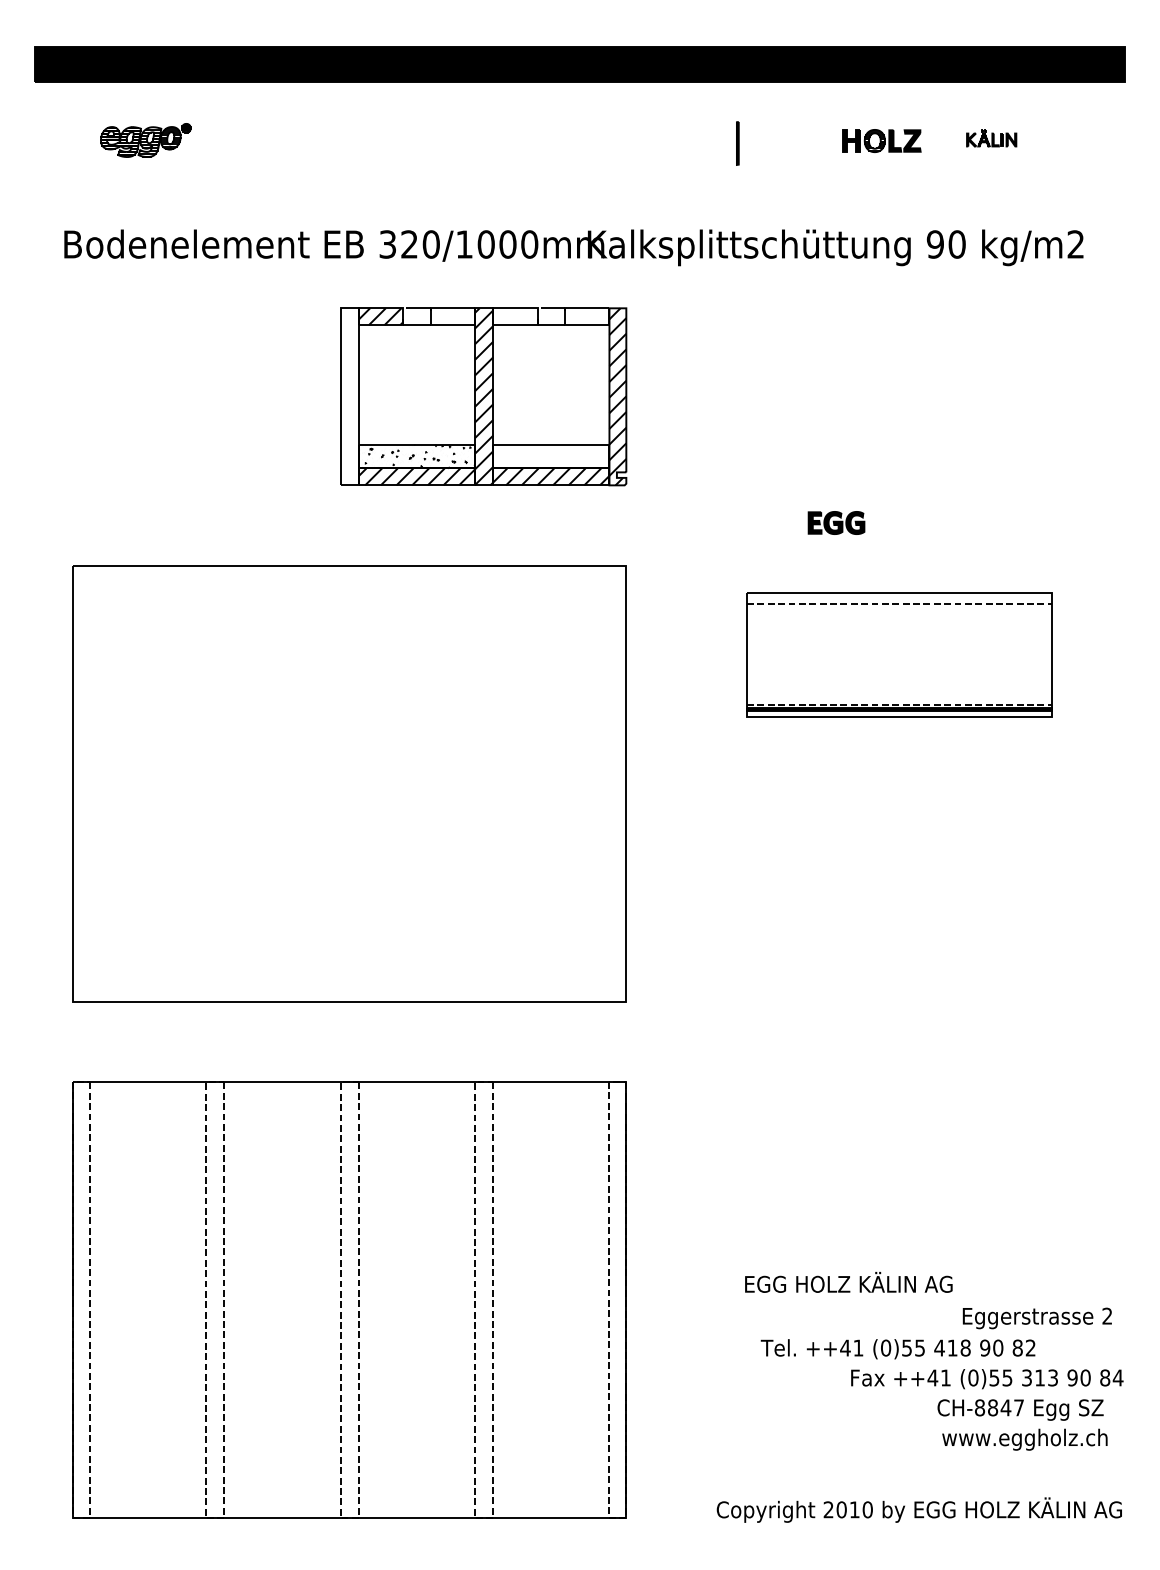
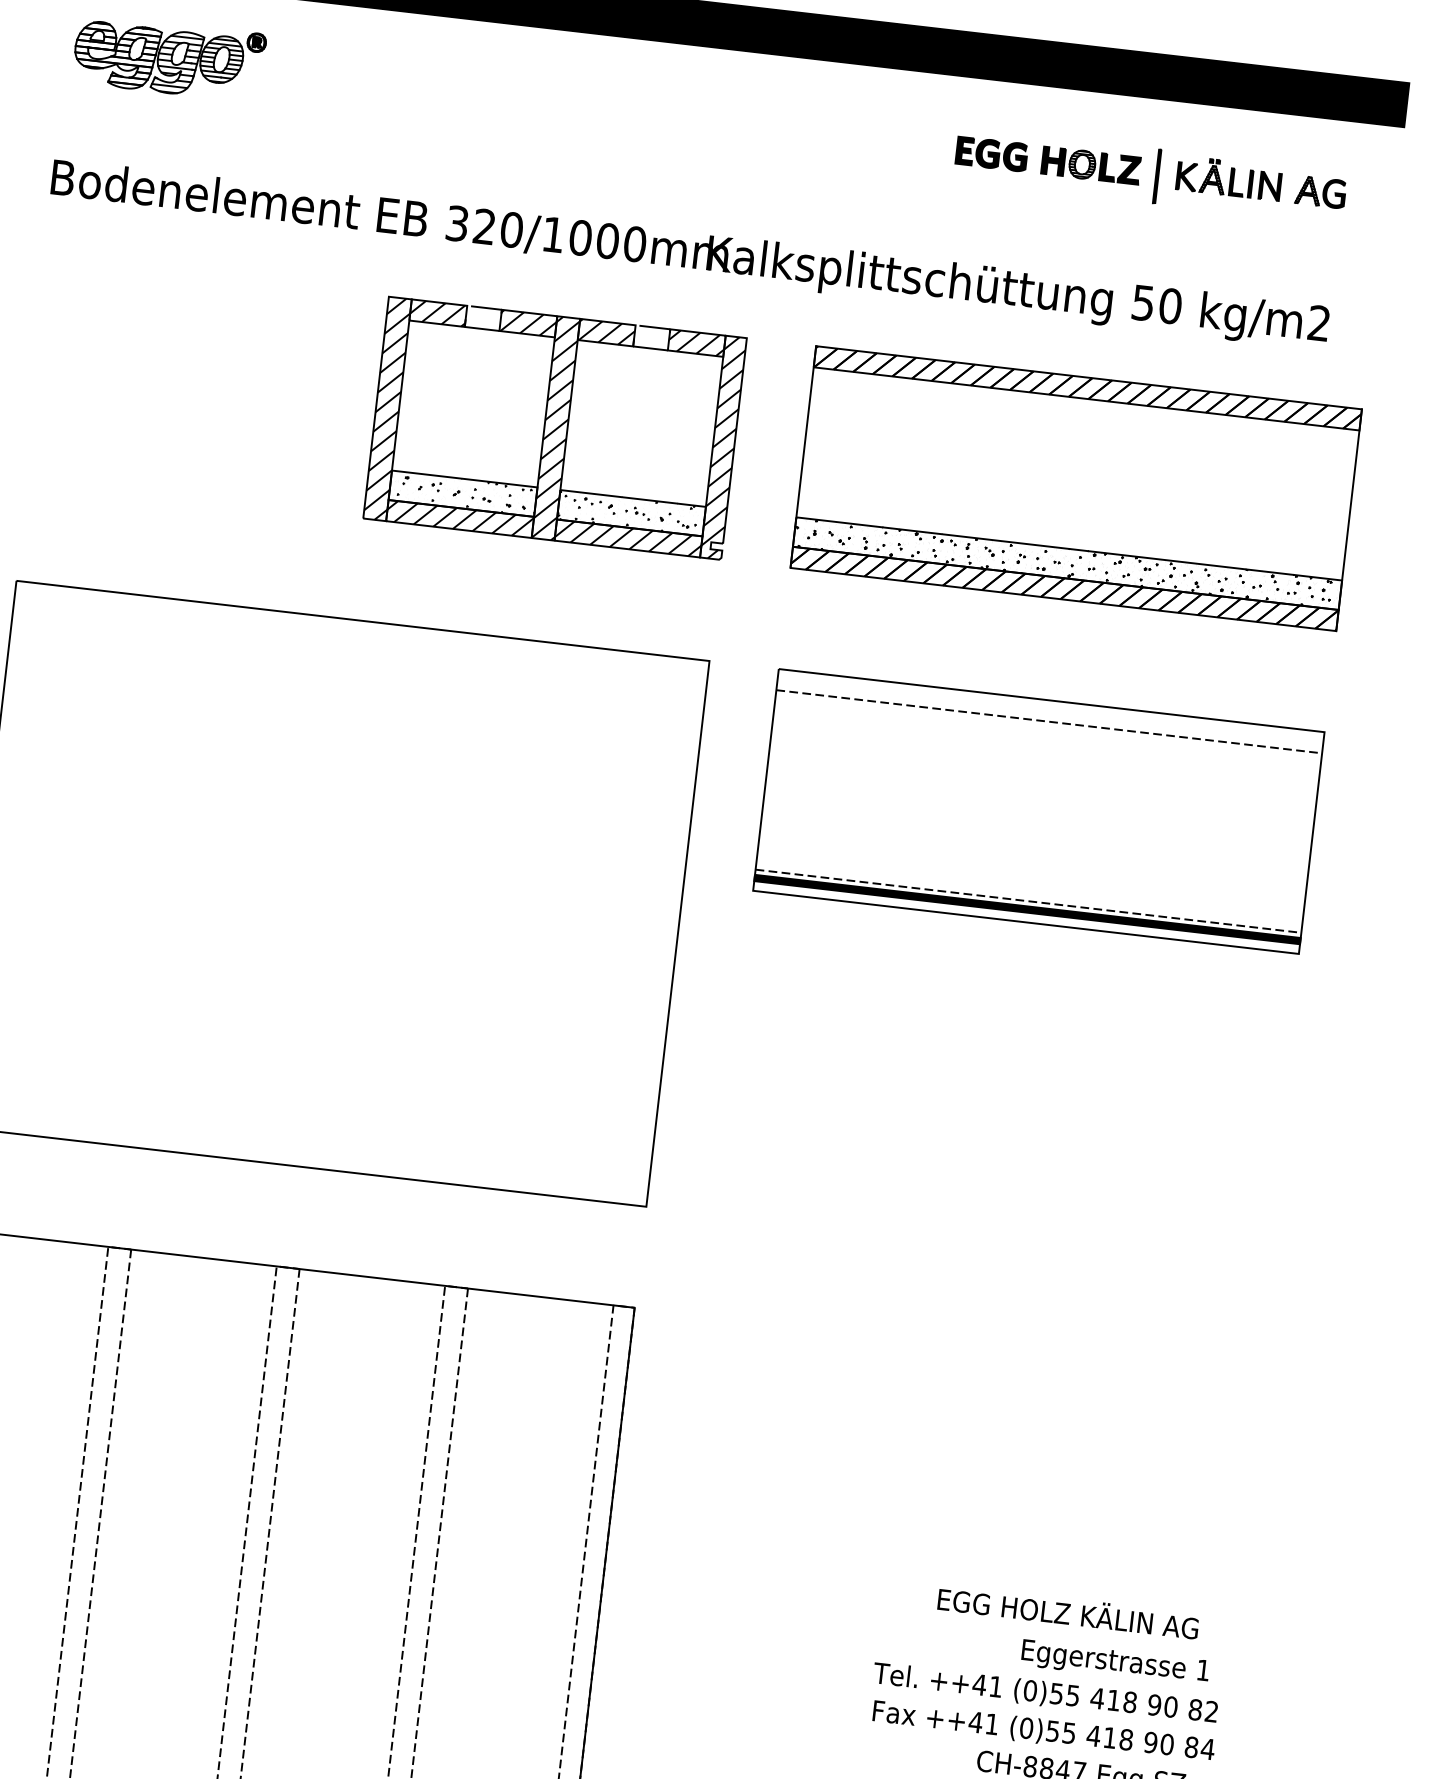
part: (991, 138) -> (1228, 178), size x1.67
part: (145, 140) -> (168, 58), size x1.67
part: (1064, 140) -> (1320, 191), added
line: (737, 143) -> (1156, 176), moved
text: (934, 244) -> (1142, 302), 90 -> 50
hatch: (452, 316) -> (527, 323), added
hatch: (515, 316) -> (606, 332), added
hatch: (587, 316) -> (697, 342), added
hatch: (349, 396) -> (387, 408), added
part: (899, 396) -> (1076, 488), added
hatch: (551, 456) -> (631, 512), added
part: (836, 522) -> (991, 153), moved
part: (899, 654) -> (1038, 811), size x1.43
text: (848, 1282) -> (1068, 1611), moved
text: (1107, 1315) -> (1203, 1669), 2 -> 1
text: (897, 1349) -> (1044, 1694), moved
text: (1039, 1377) -> (1109, 1737), 313 -> 418

